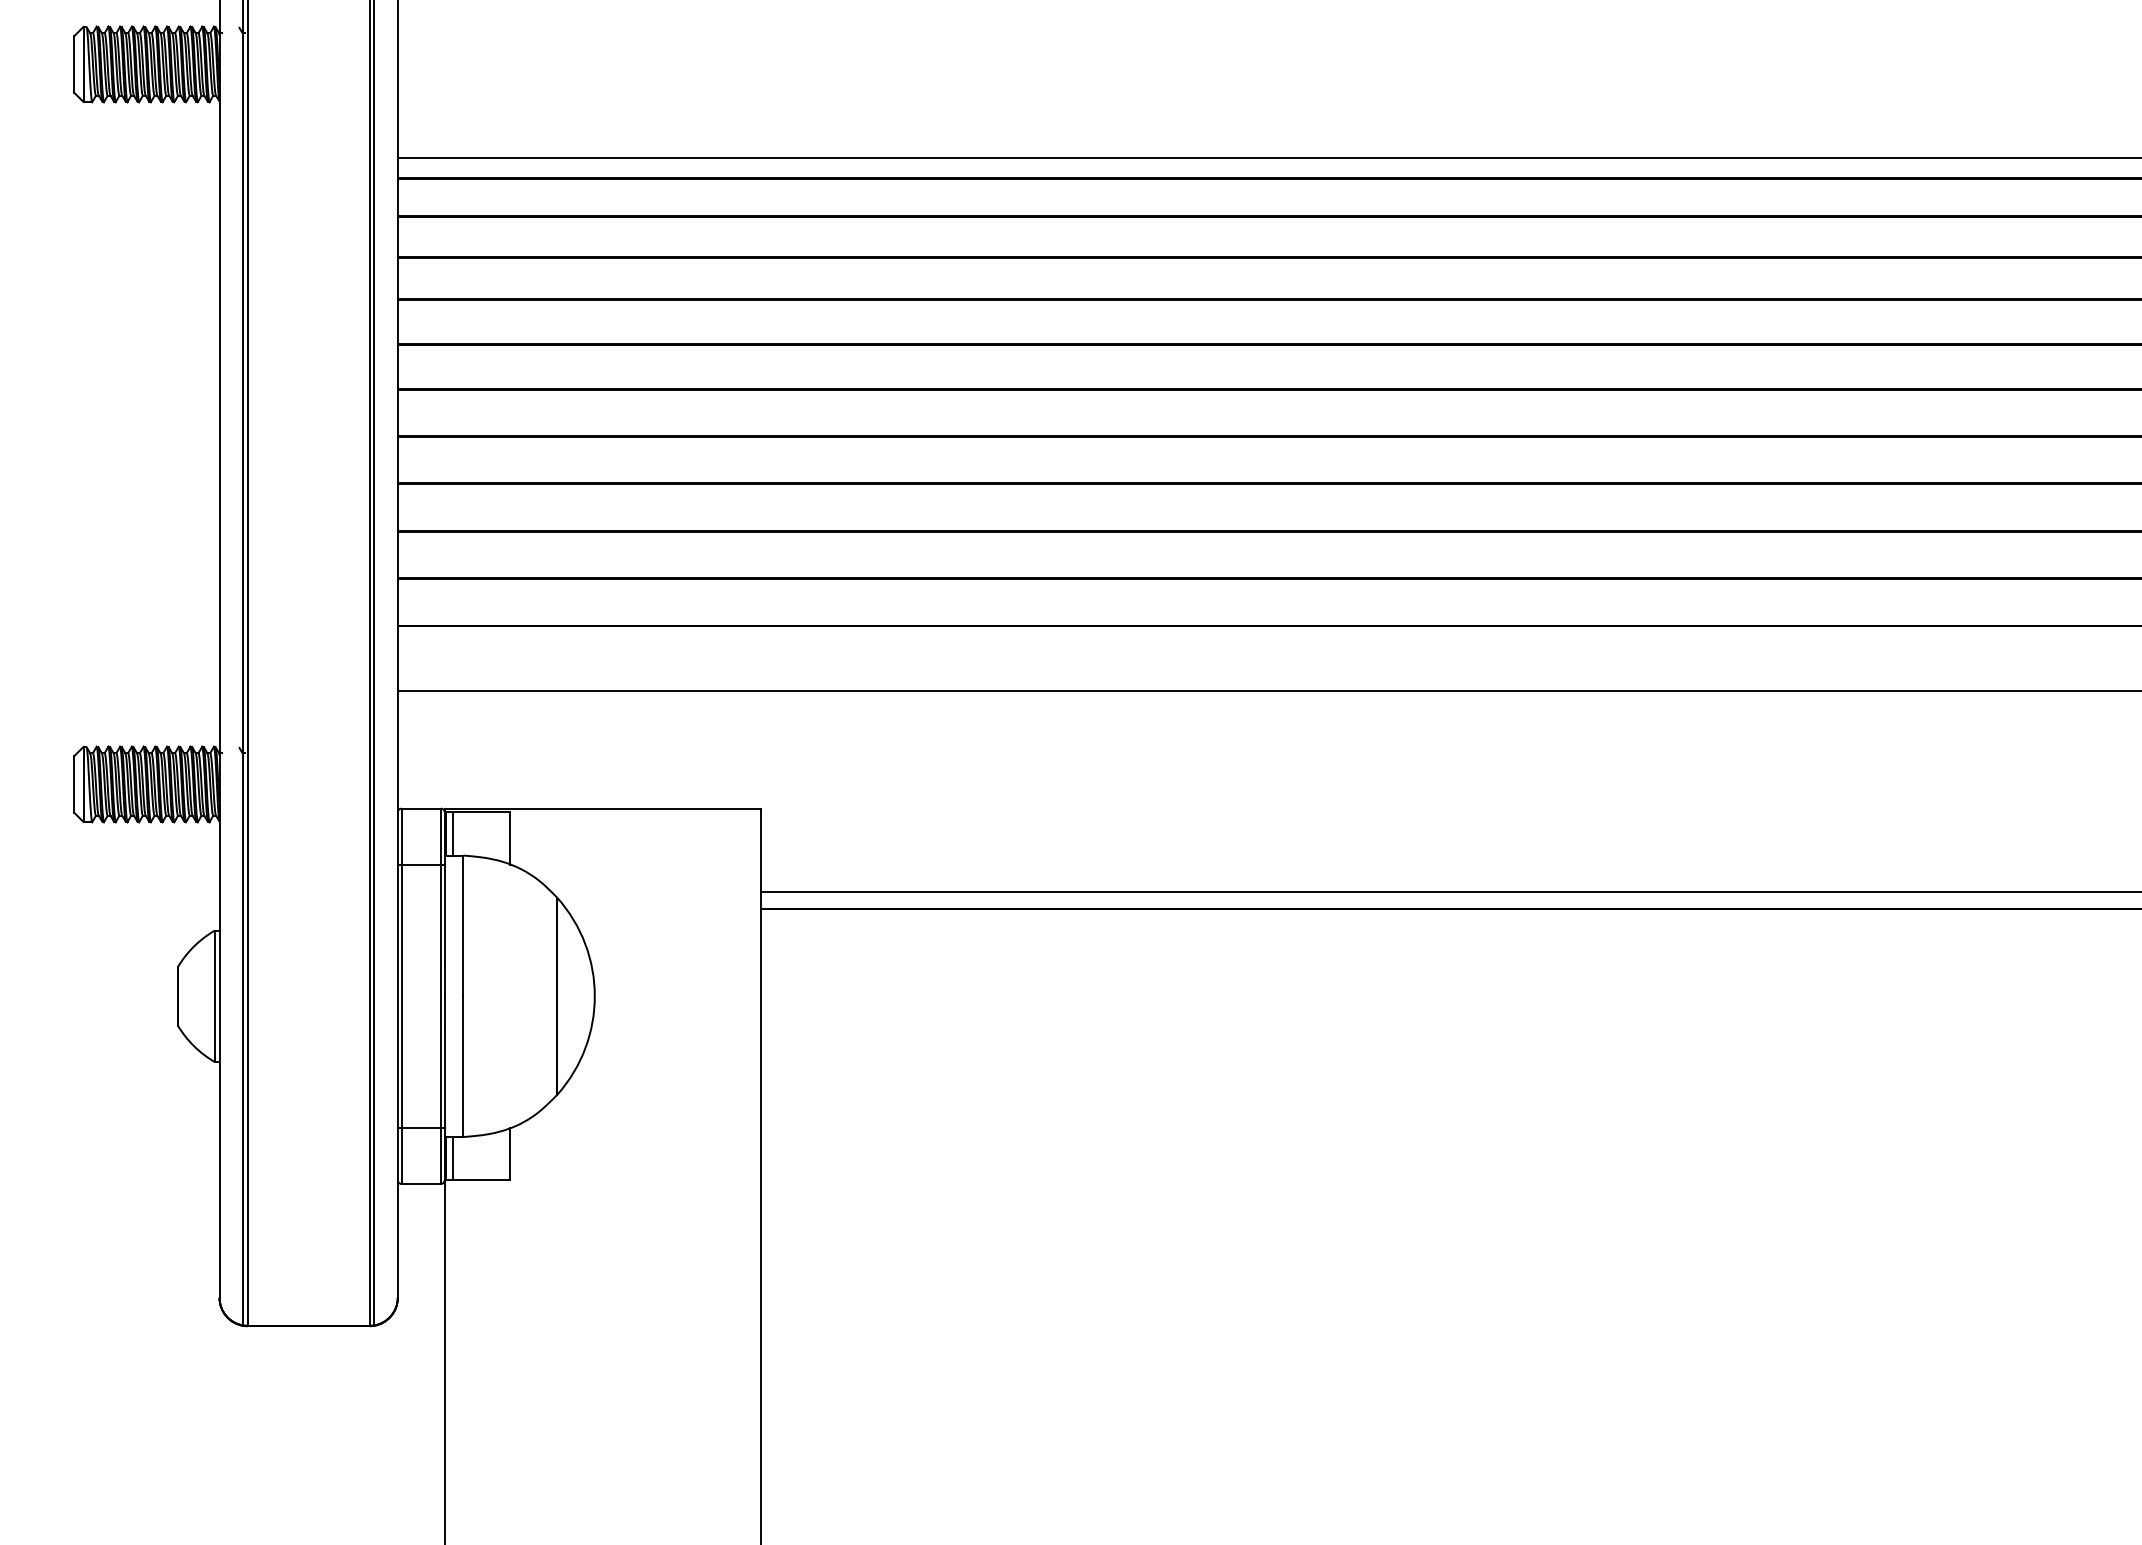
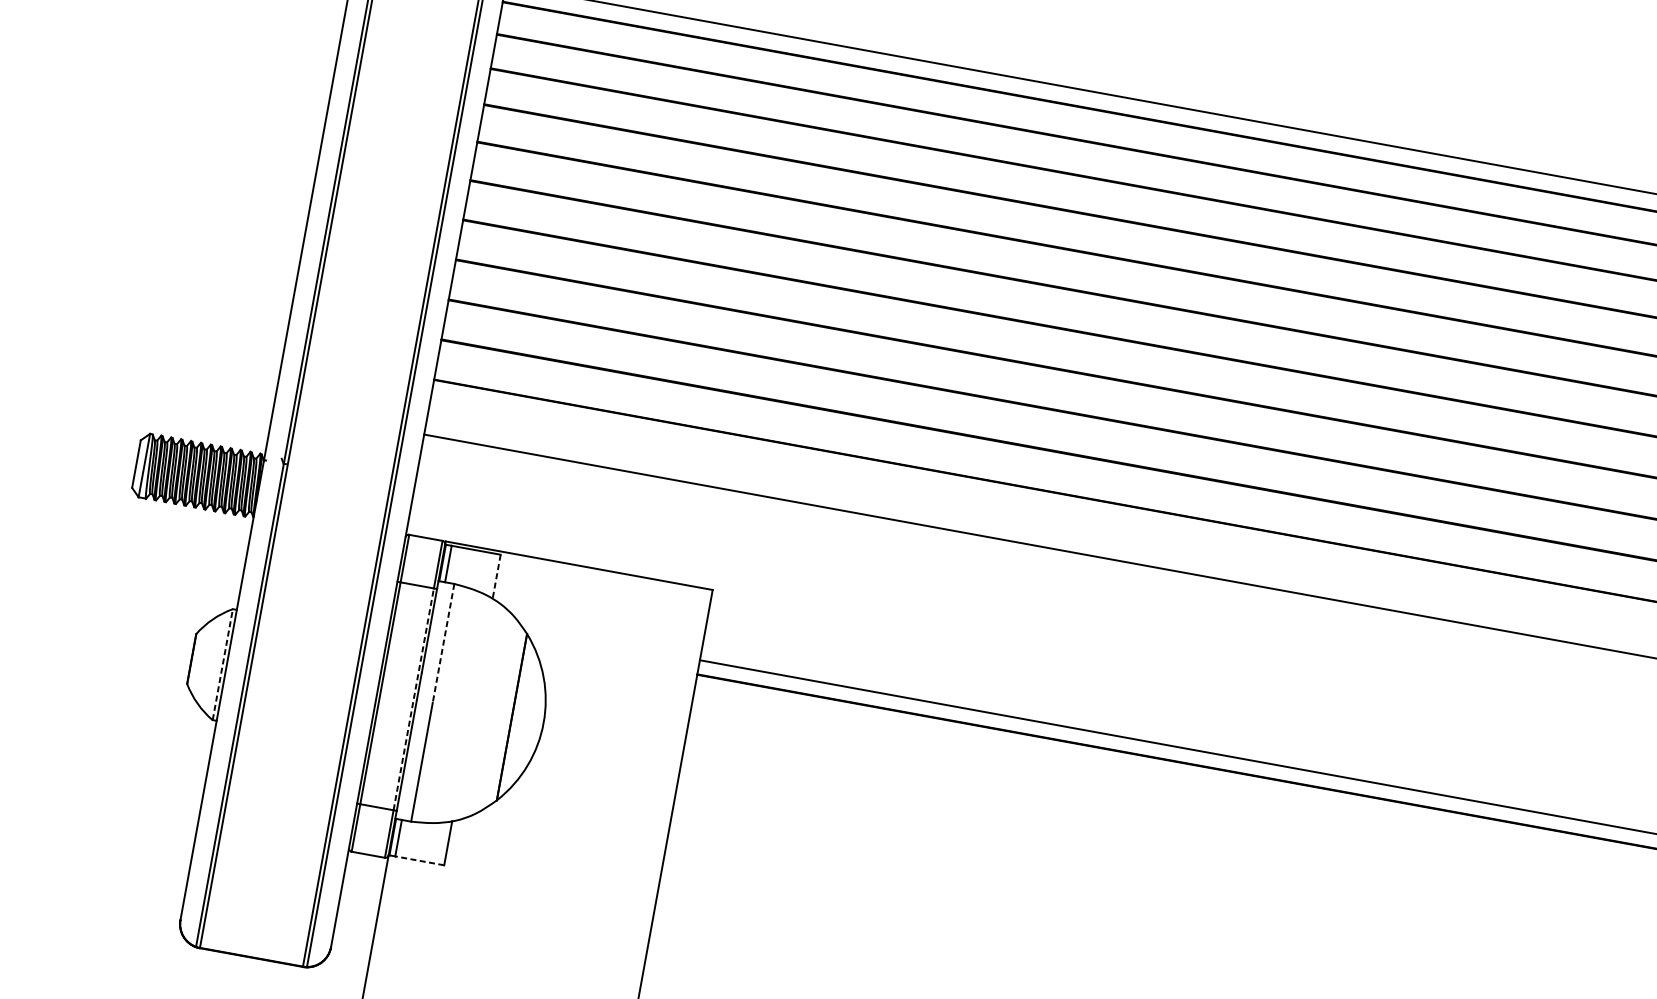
line: (510, 839) -> (496, 577), solid -> dashed
line: (463, 926) -> (443, 643), solid -> dashed
line: (440, 995) -> (413, 698), solid -> dashed
line: (214, 996) -> (222, 664), solid -> dashed
line: (481, 1180) -> (419, 861), solid -> dashed

